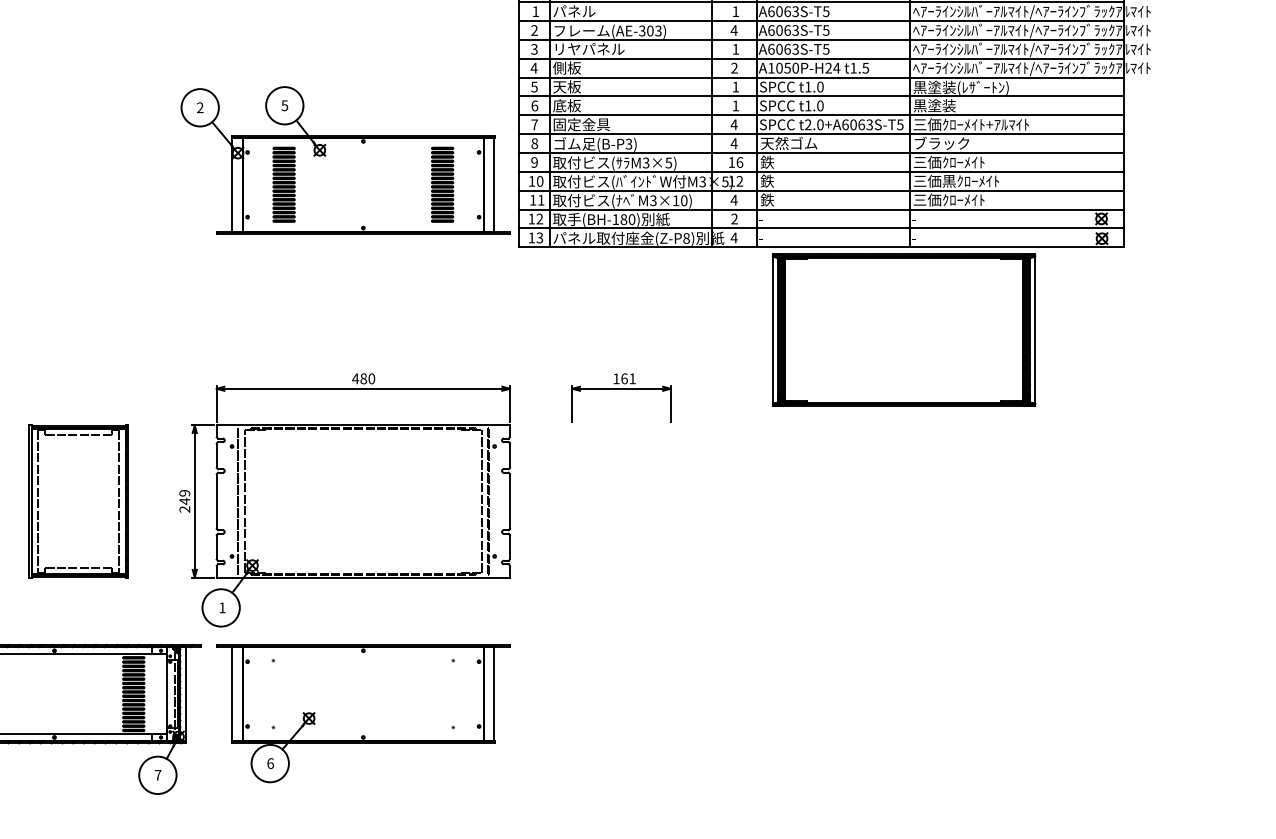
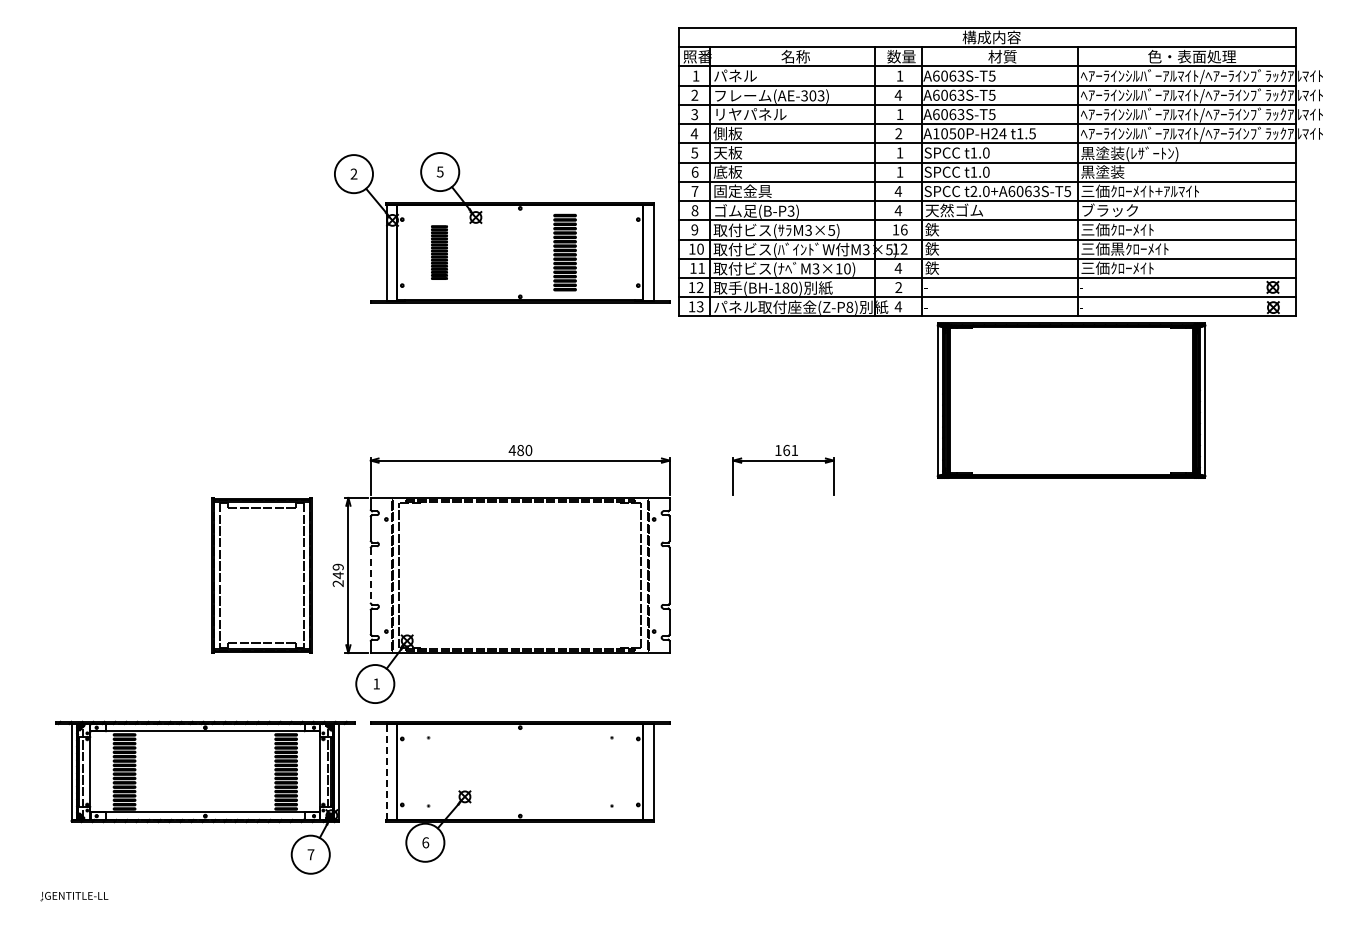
part: (284, 184) -> (439, 252), size x0.7
part: (442, 184) -> (564, 252), moved
part: (78, 501) -> (261, 575), moved
line: (216, 502) -> (370, 576), solid -> dashed
line: (232, 693) -> (386, 771), solid -> dashed

